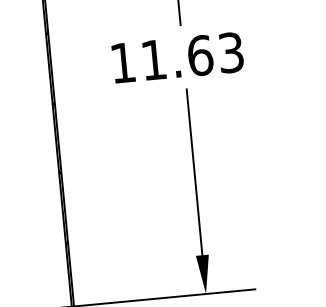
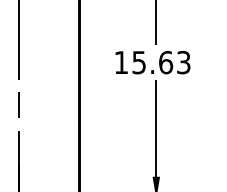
text: (152, 59) -> (138, 62), 11.63 -> 15.63

